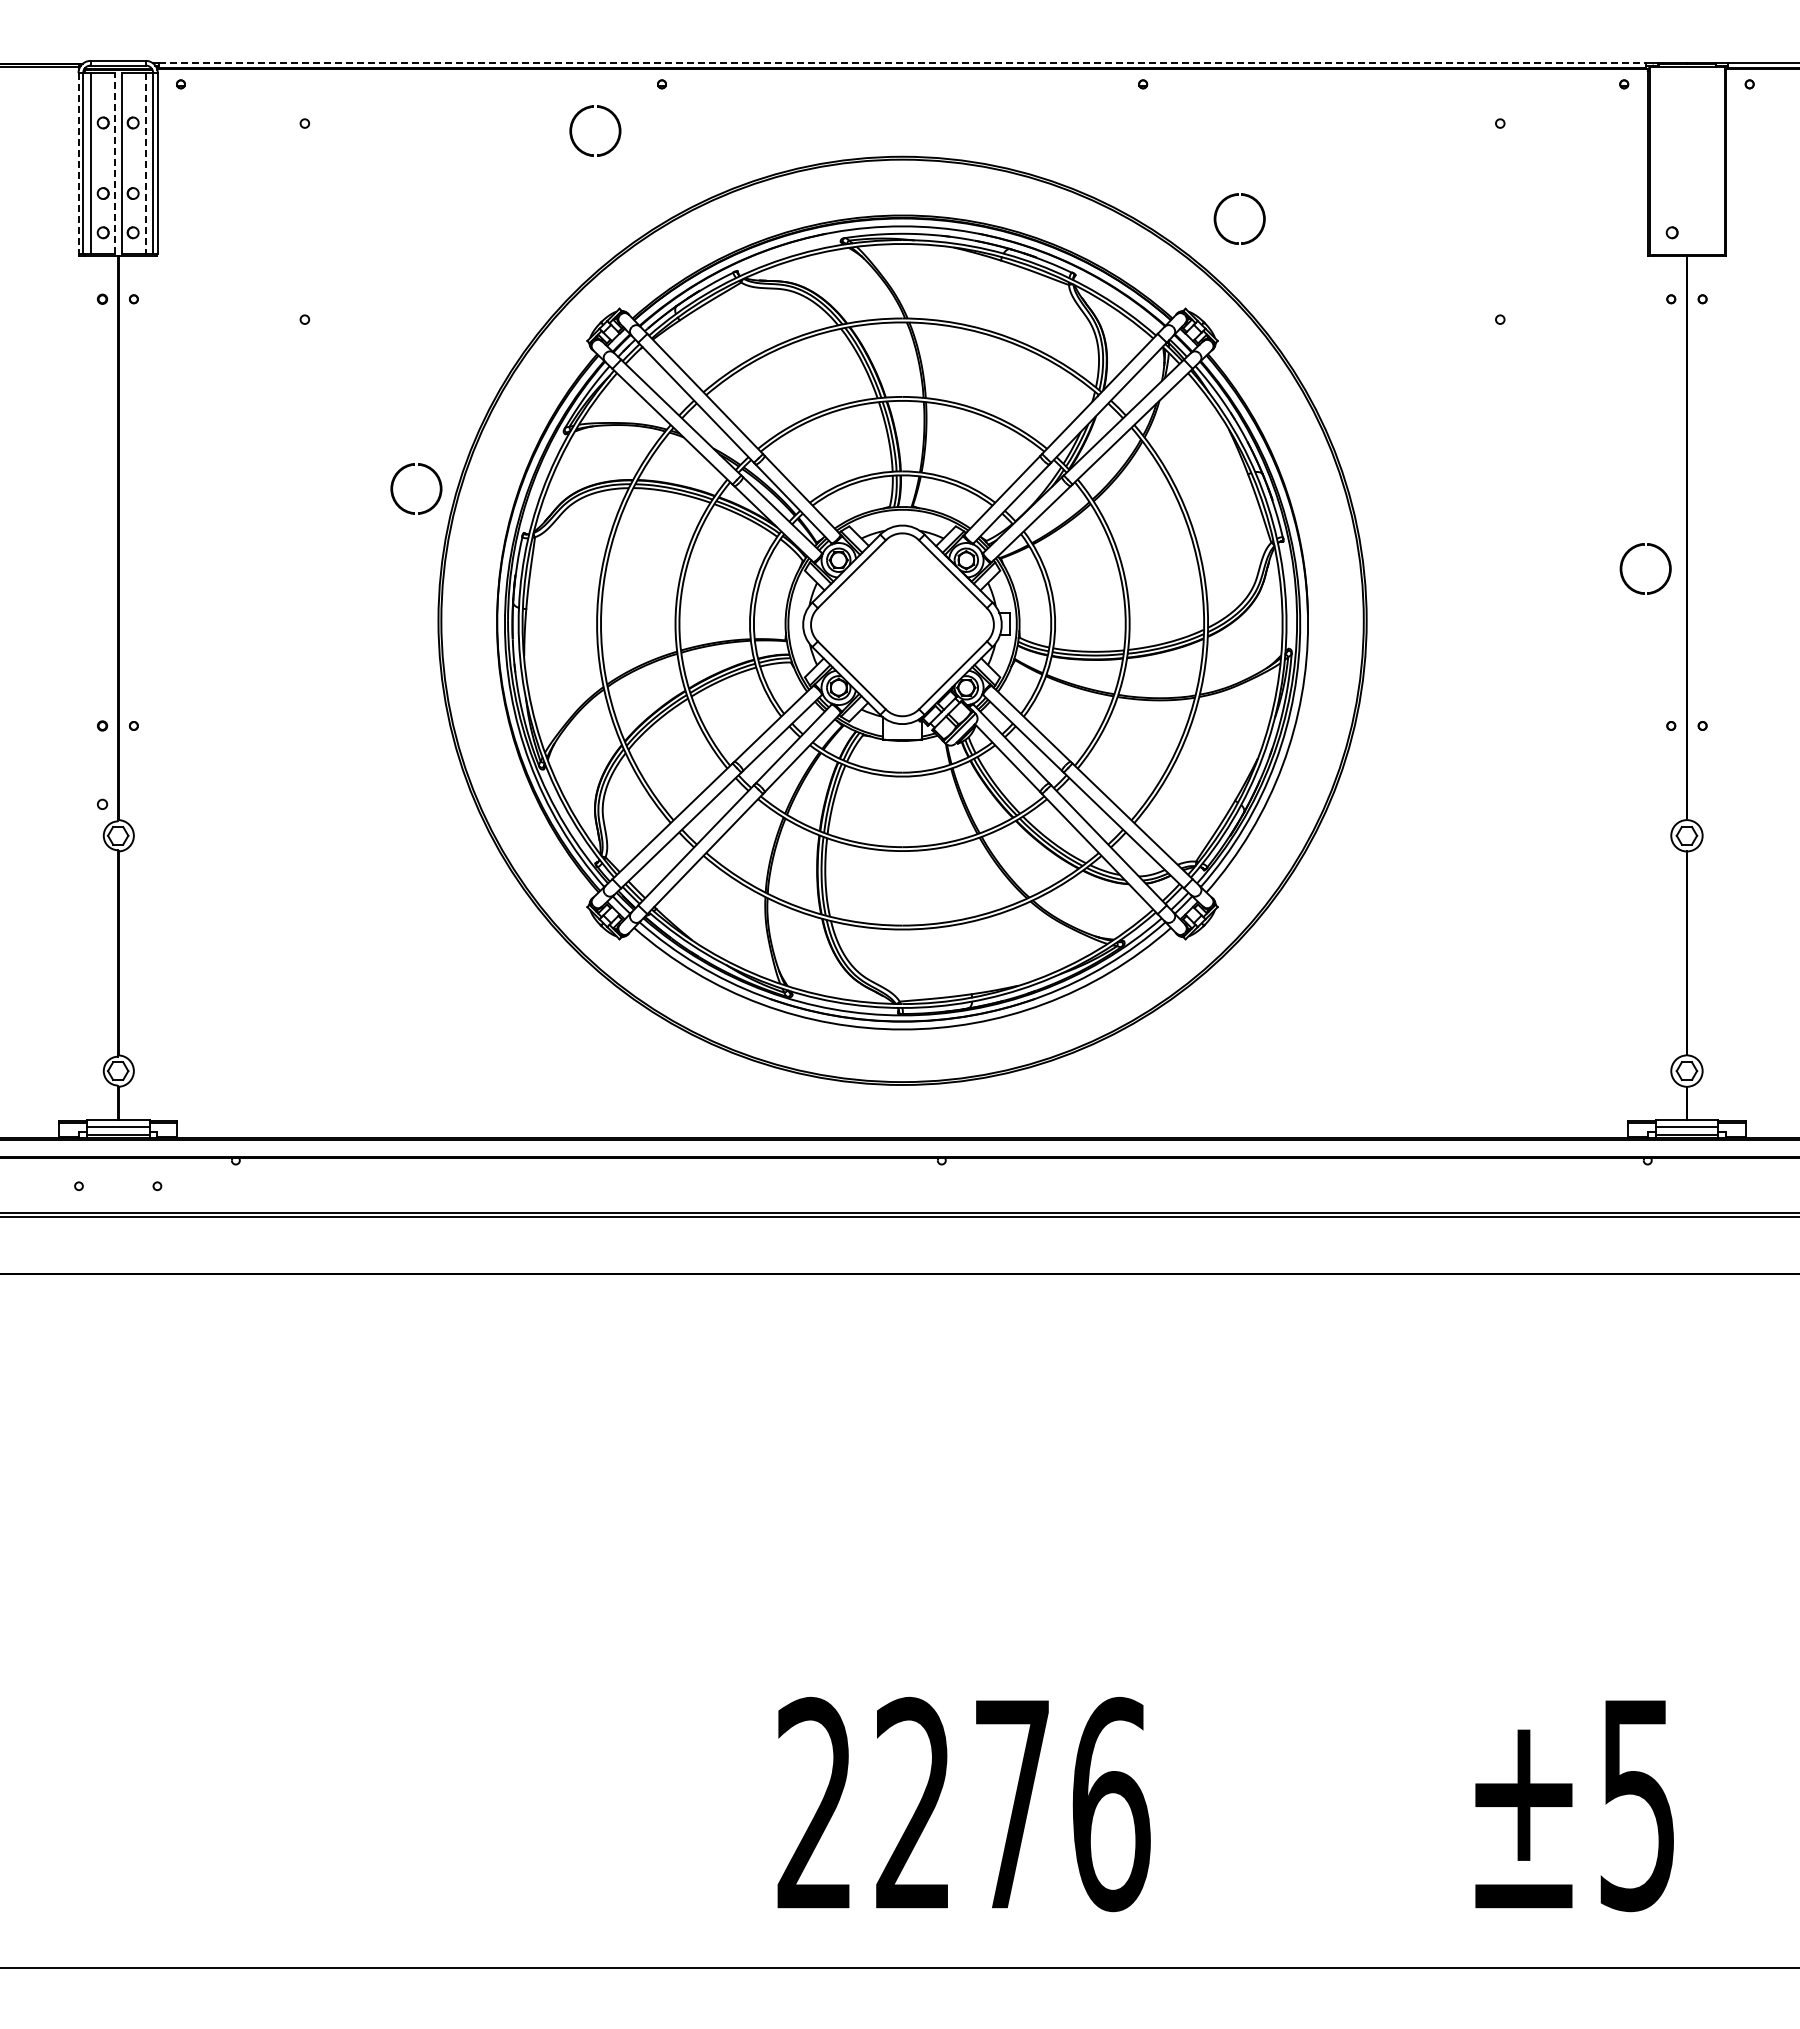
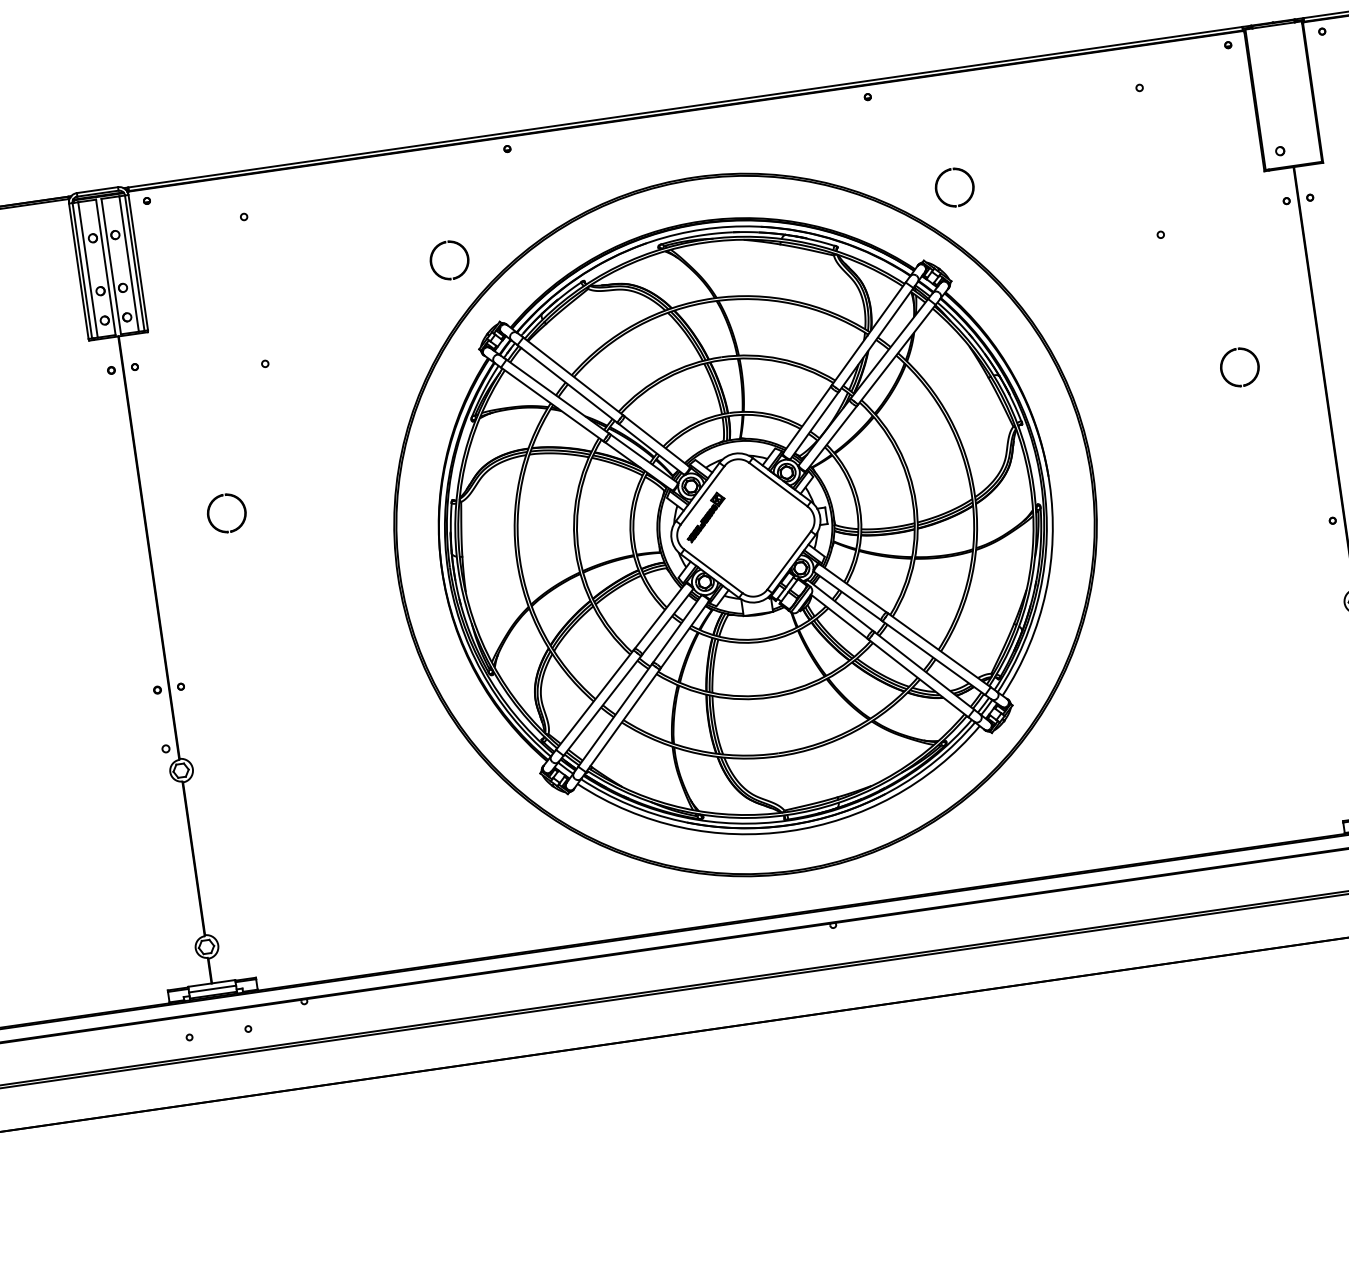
line: (902, 63) -> (685, 107), dashed -> solid
part: (587, 109) -> (441, 245), moved
line: (114, 162) -> (105, 266), dashed -> solid
line: (78, 163) -> (78, 271), dashed -> solid
line: (145, 163) -> (129, 264), dashed -> solid
part: (411, 466) -> (220, 497), moved
part: (1640, 546) -> (1233, 351), moved
part: (852, 603) -> (706, 517), added

